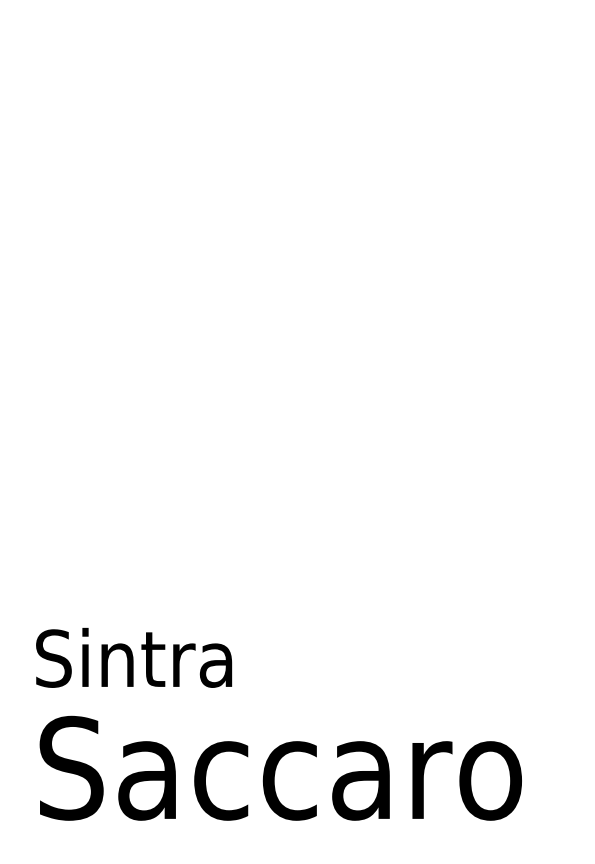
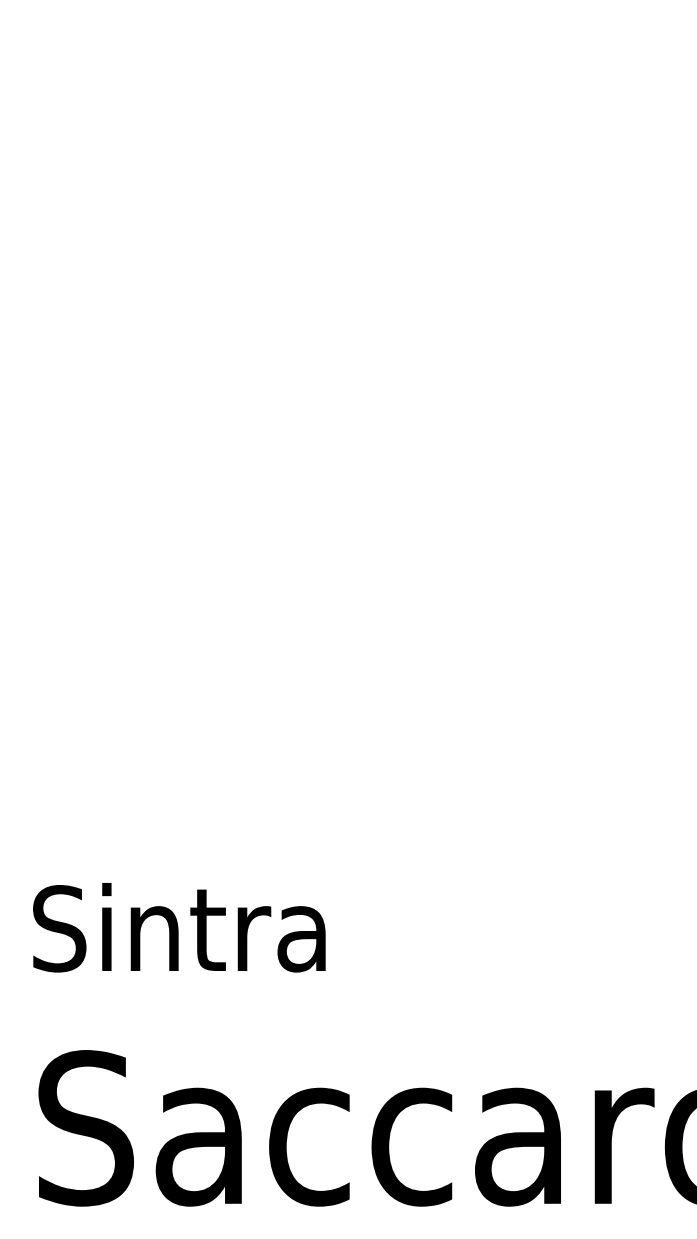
text: (134, 657) -> (179, 927), moved

